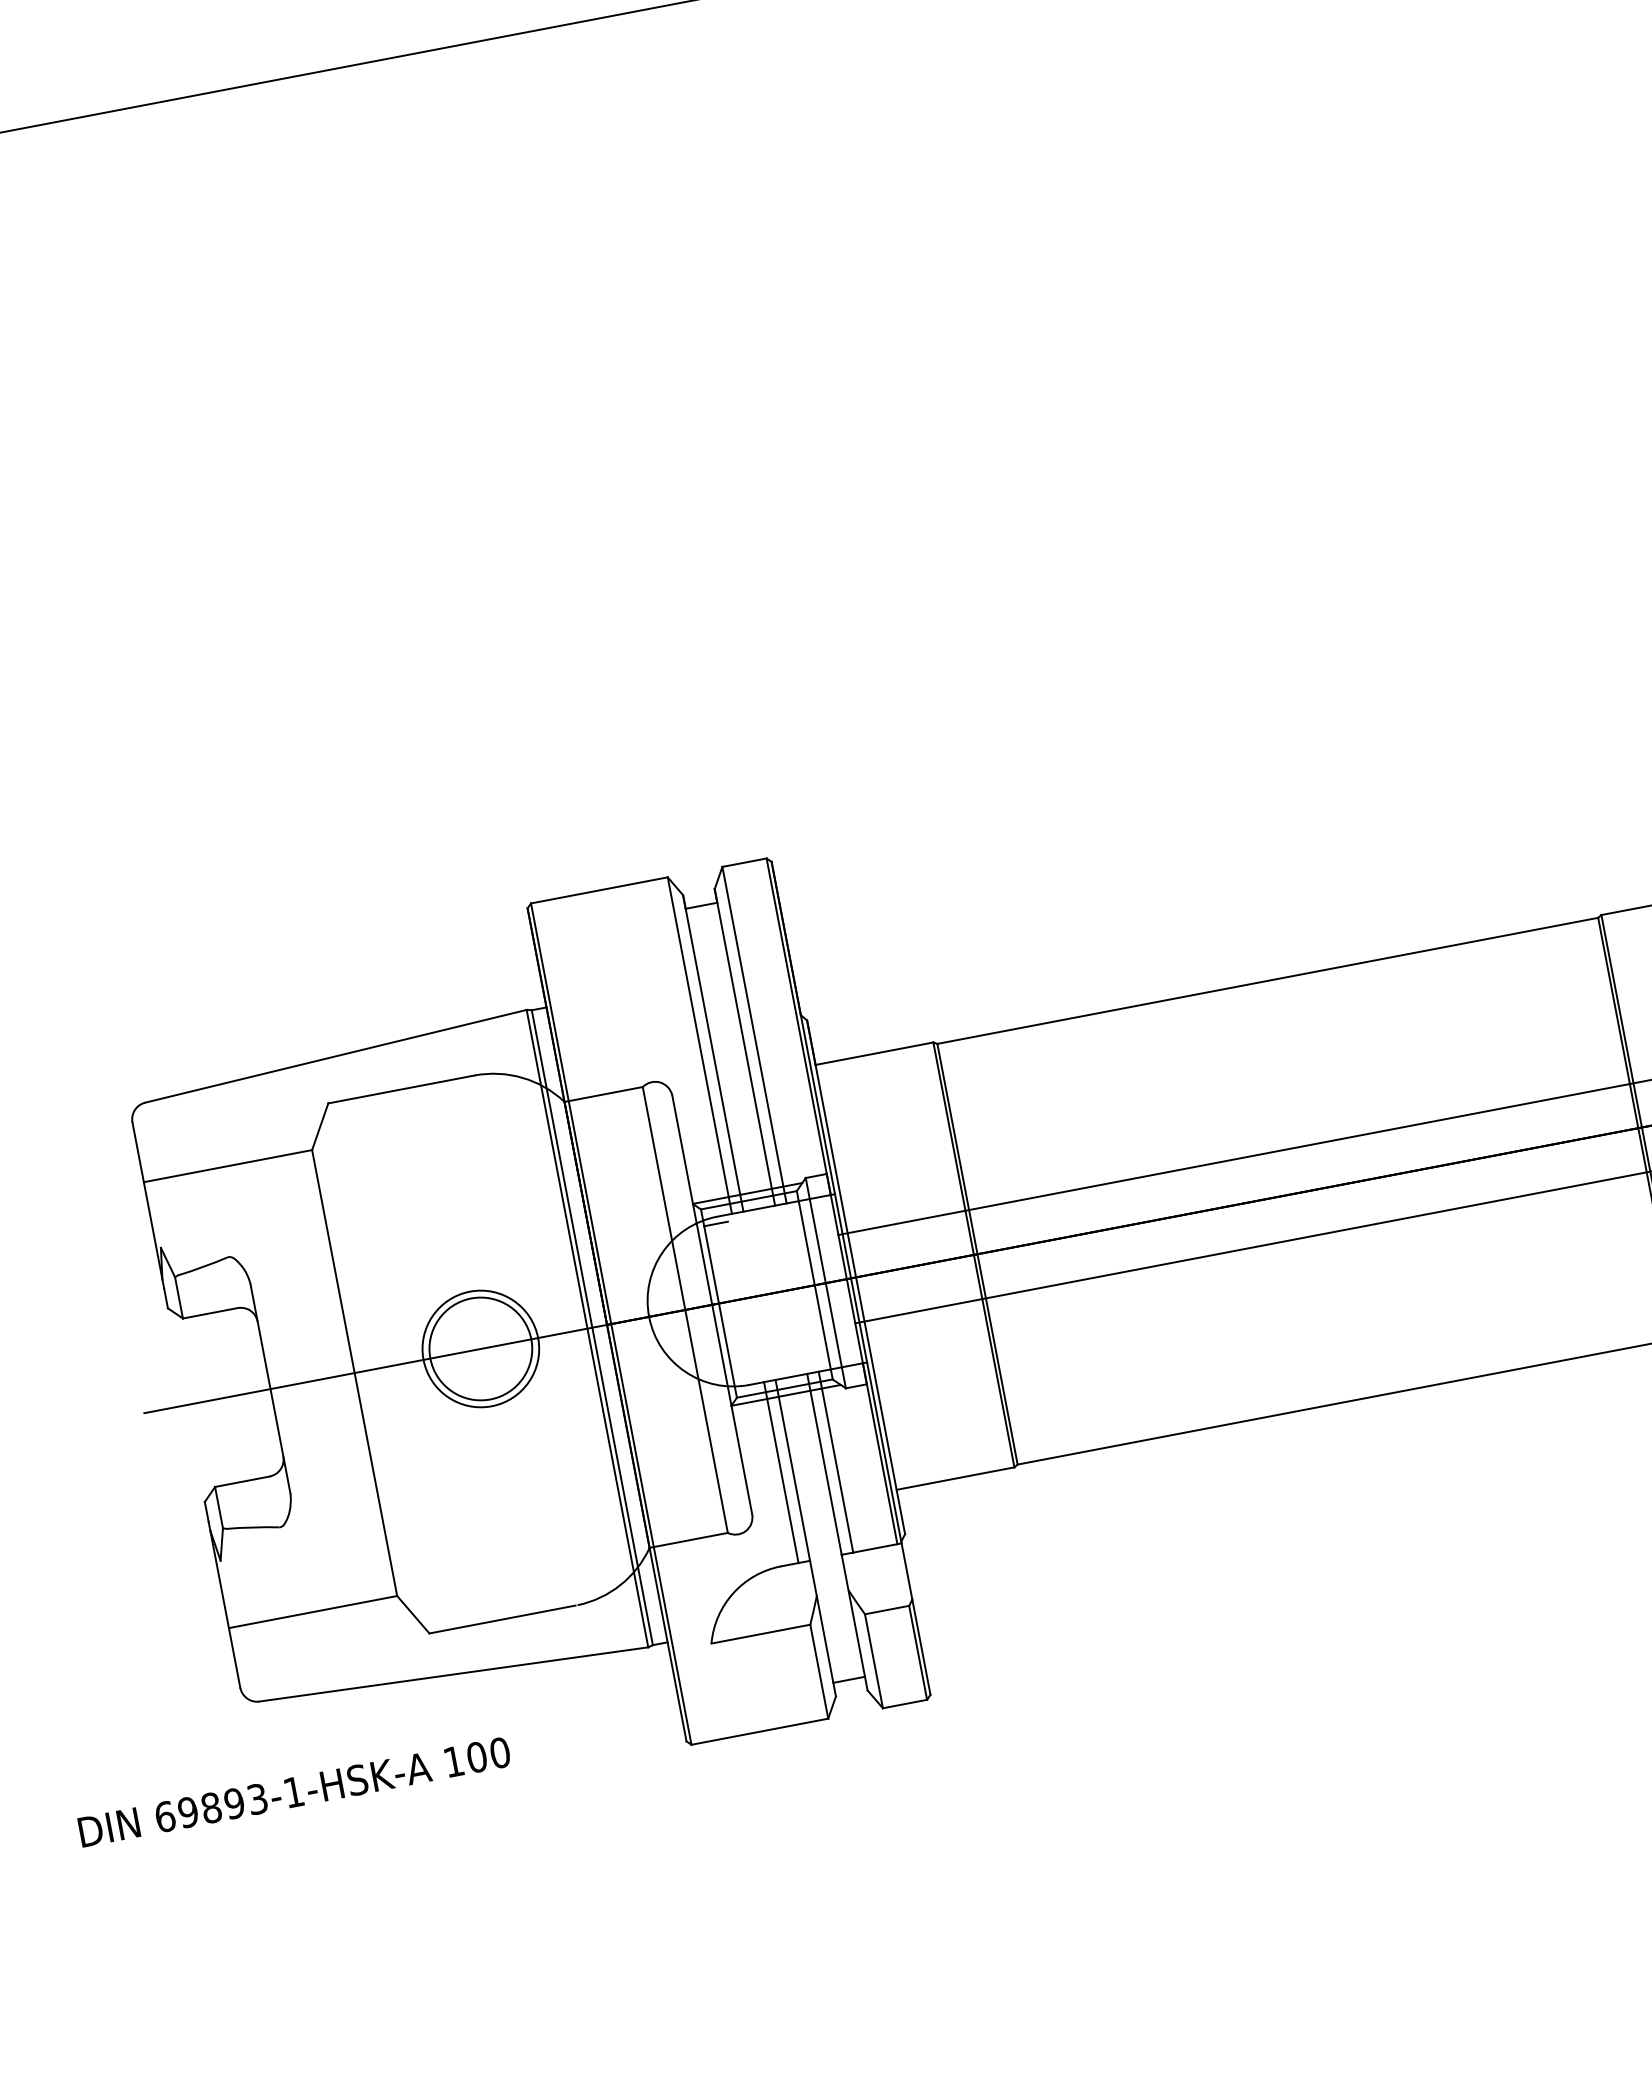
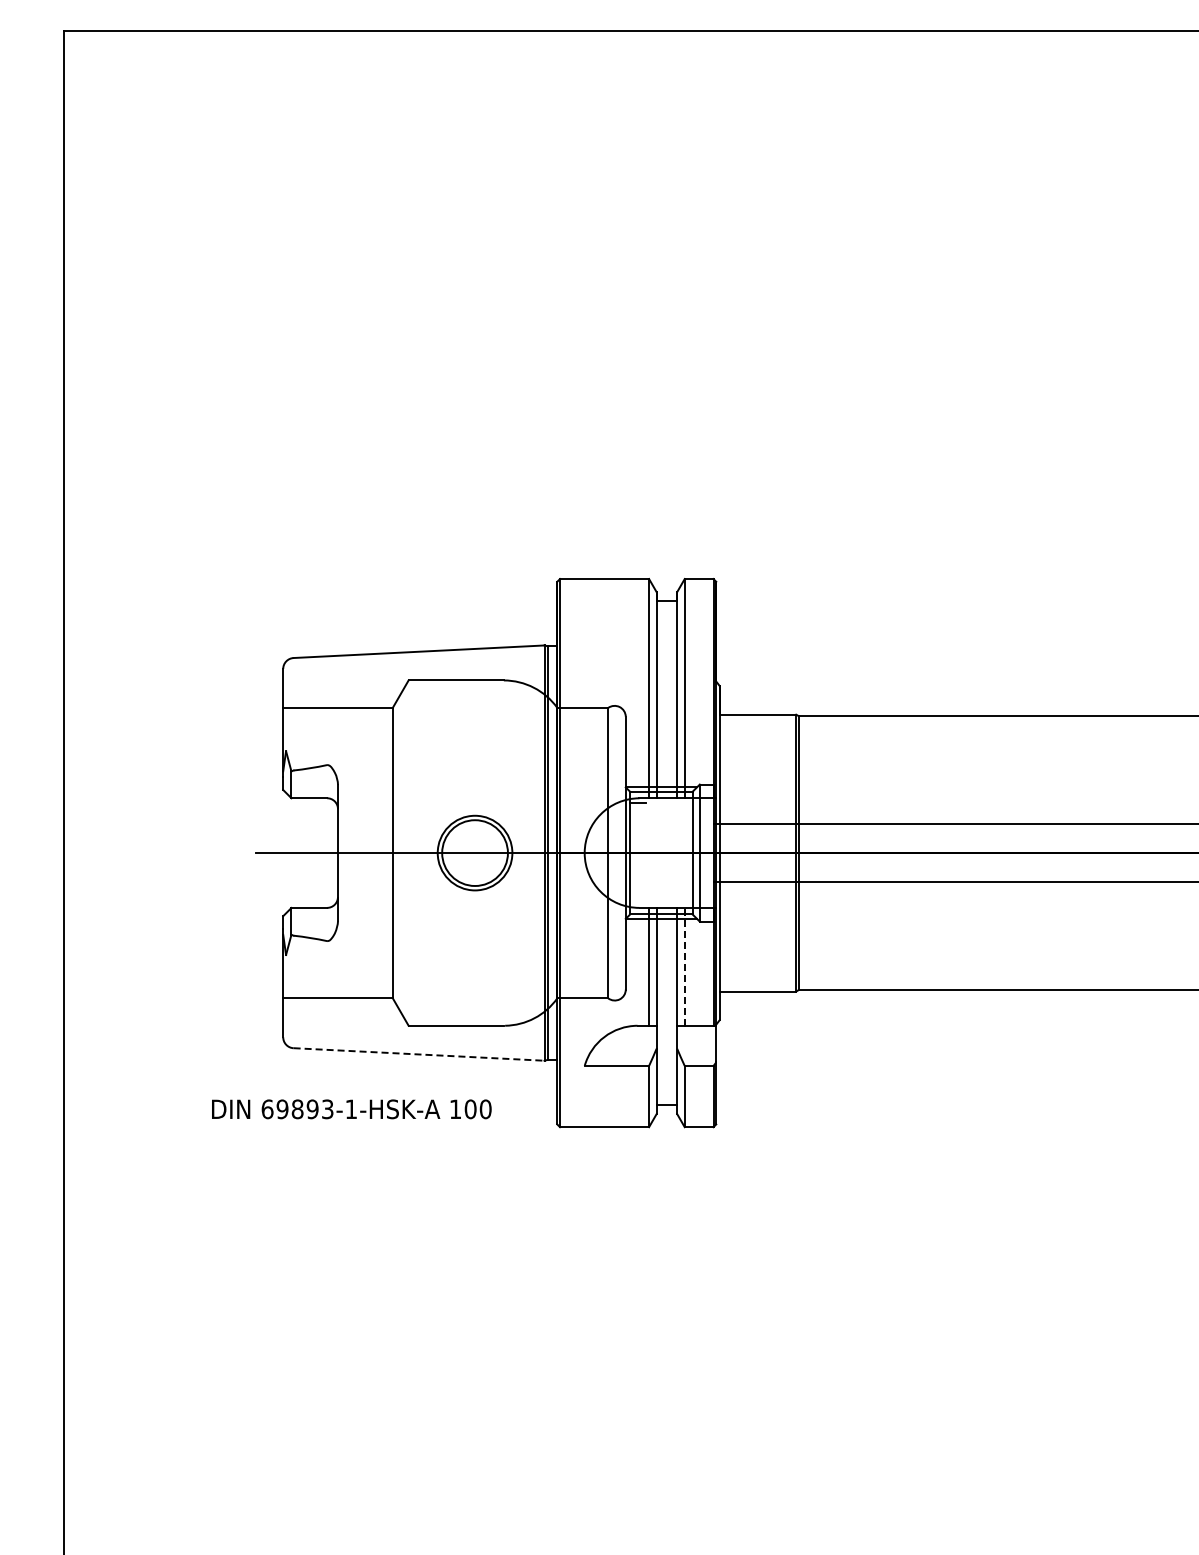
line: (835, 1461) -> (684, 966), solid -> dashed
line: (454, 1674) -> (419, 1054), solid -> dashed
text: (294, 1792) -> (351, 1109), moved

